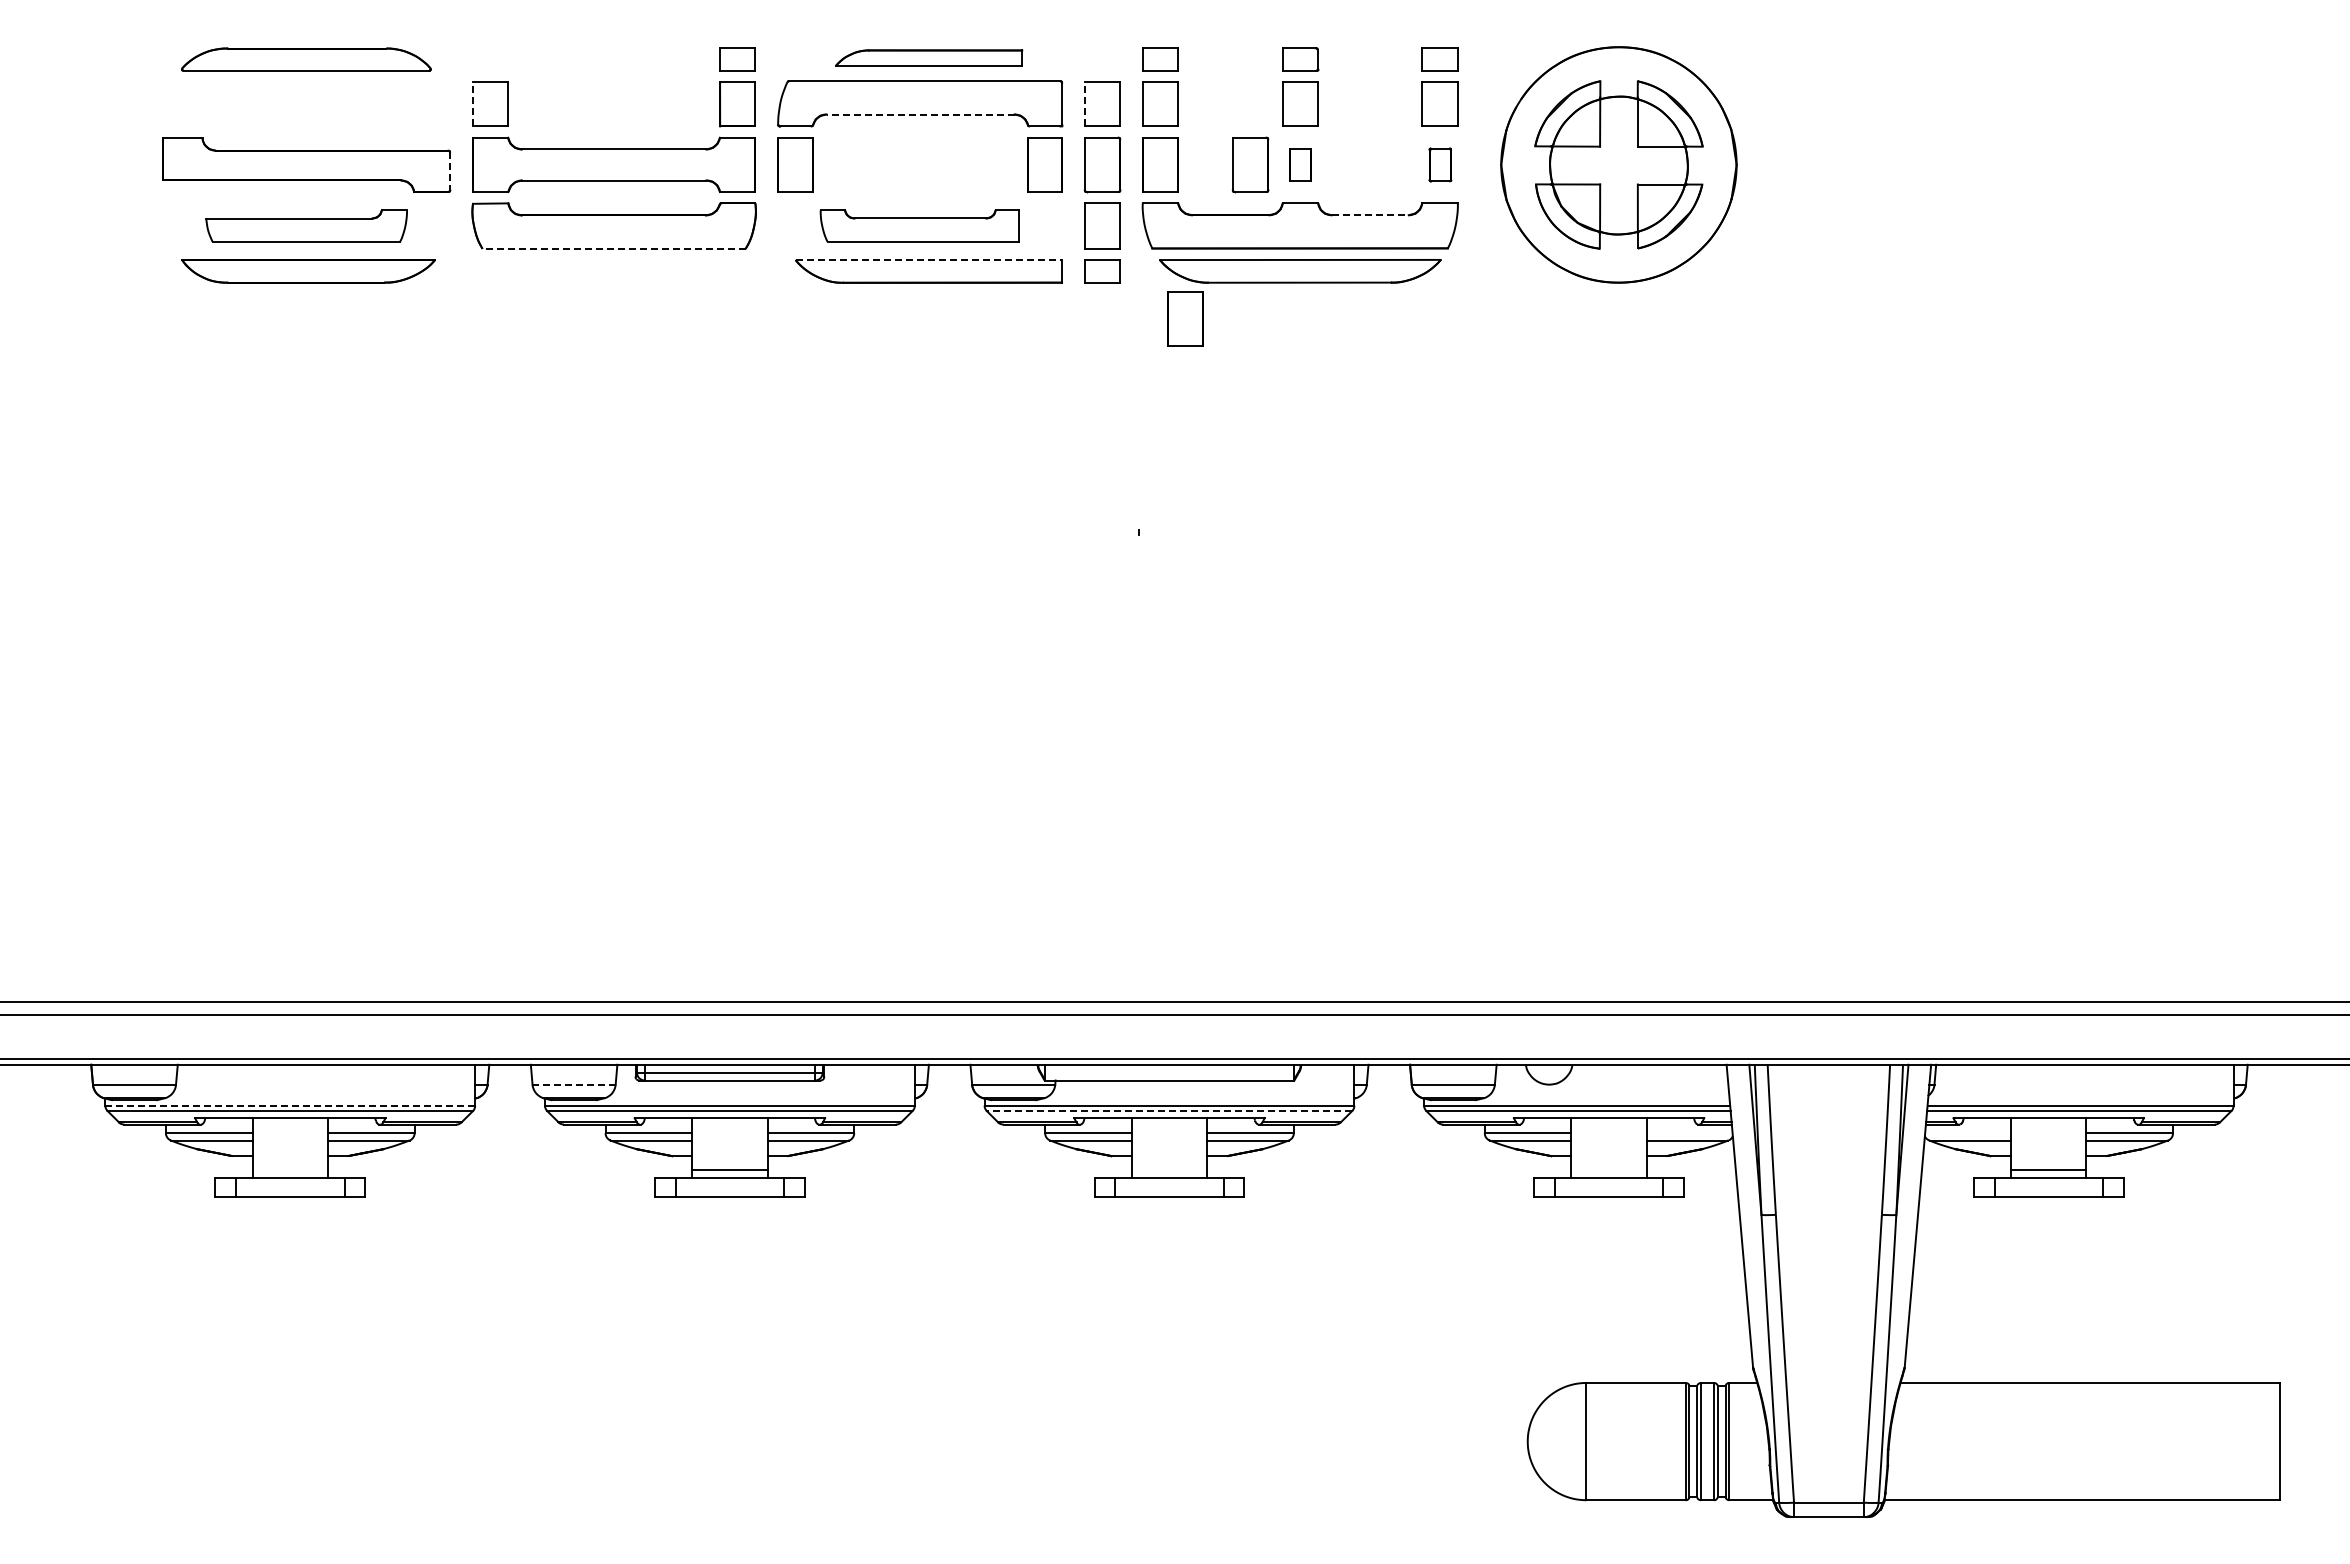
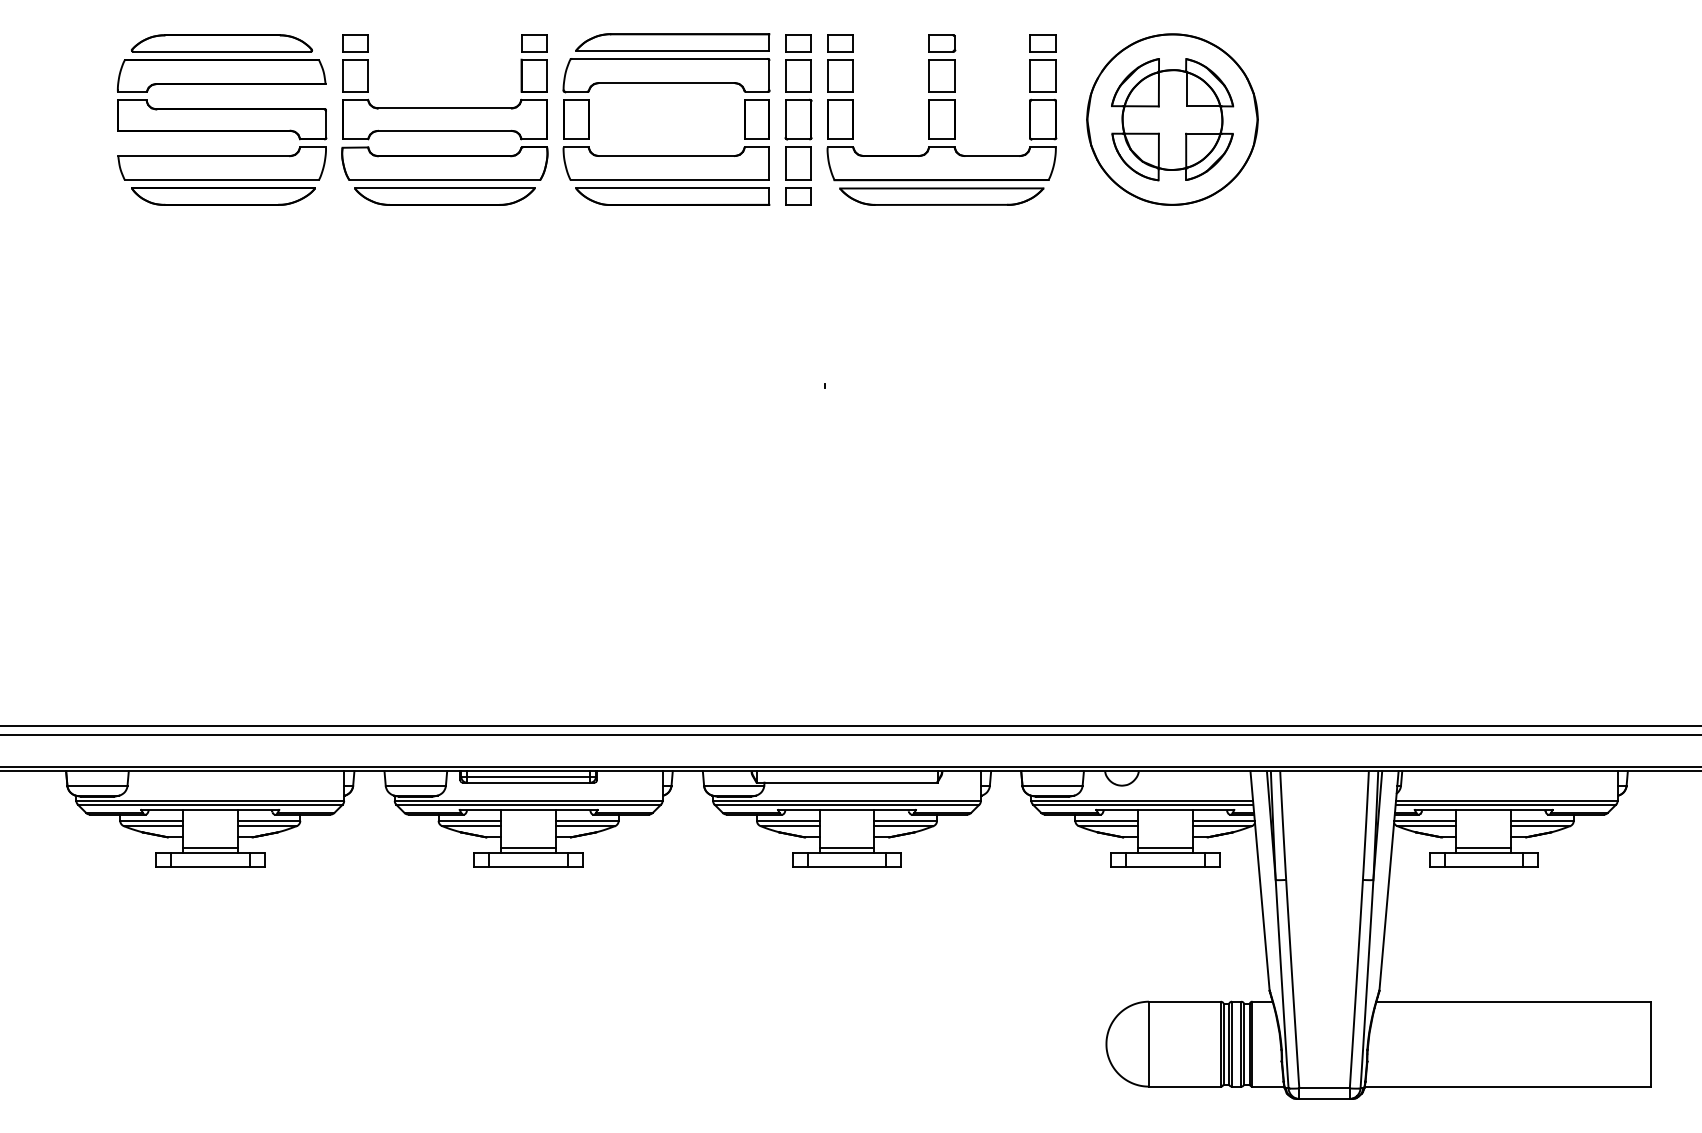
part: (928, 58) -> (672, 42), size x1.43
part: (490, 59) -> (355, 43), added
part: (1102, 59) -> (798, 43), added
line: (472, 103) -> (342, 75), dashed -> solid
line: (1084, 103) -> (785, 75), dashed -> solid
part: (305, 104) -> (221, 75), added
line: (920, 114) -> (666, 83), dashed -> solid
part: (1250, 164) -> (905, 119), removed
part: (1300, 164) -> (941, 119), size x1.67
part: (1440, 164) -> (1043, 119), size x1.67
line: (450, 171) -> (326, 124), dashed -> solid
line: (1370, 215) -> (992, 156), dashed -> solid
part: (306, 225) -> (222, 163), size x1.43
part: (919, 225) -> (665, 163), size x1.43
line: (614, 248) -> (445, 180), dashed -> solid
line: (929, 260) -> (673, 188), dashed -> solid
part: (613, 271) -> (444, 196), added
part: (1185, 318) -> (858, 230), removed
line: (574, 1084) -> (416, 785), dashed -> solid
line: (290, 1105) -> (210, 800), dashed -> solid
line: (1169, 1111) -> (847, 805), dashed -> solid
line: (1689, 1133) -> (1223, 821), added
line: (1967, 1133) -> (1424, 821), added
line: (290, 1170) -> (210, 847), added
line: (1169, 1170) -> (847, 847), added
line: (1608, 1170) -> (1164, 847), added

